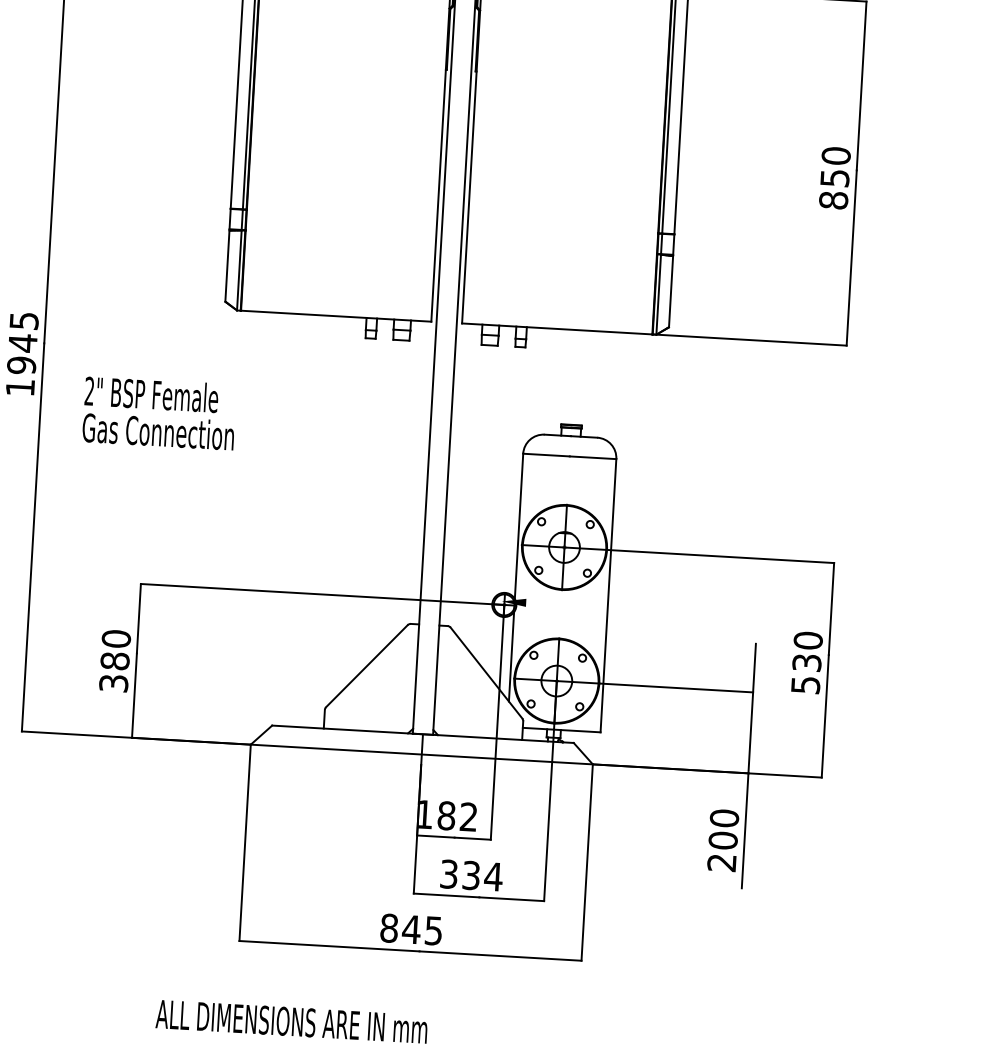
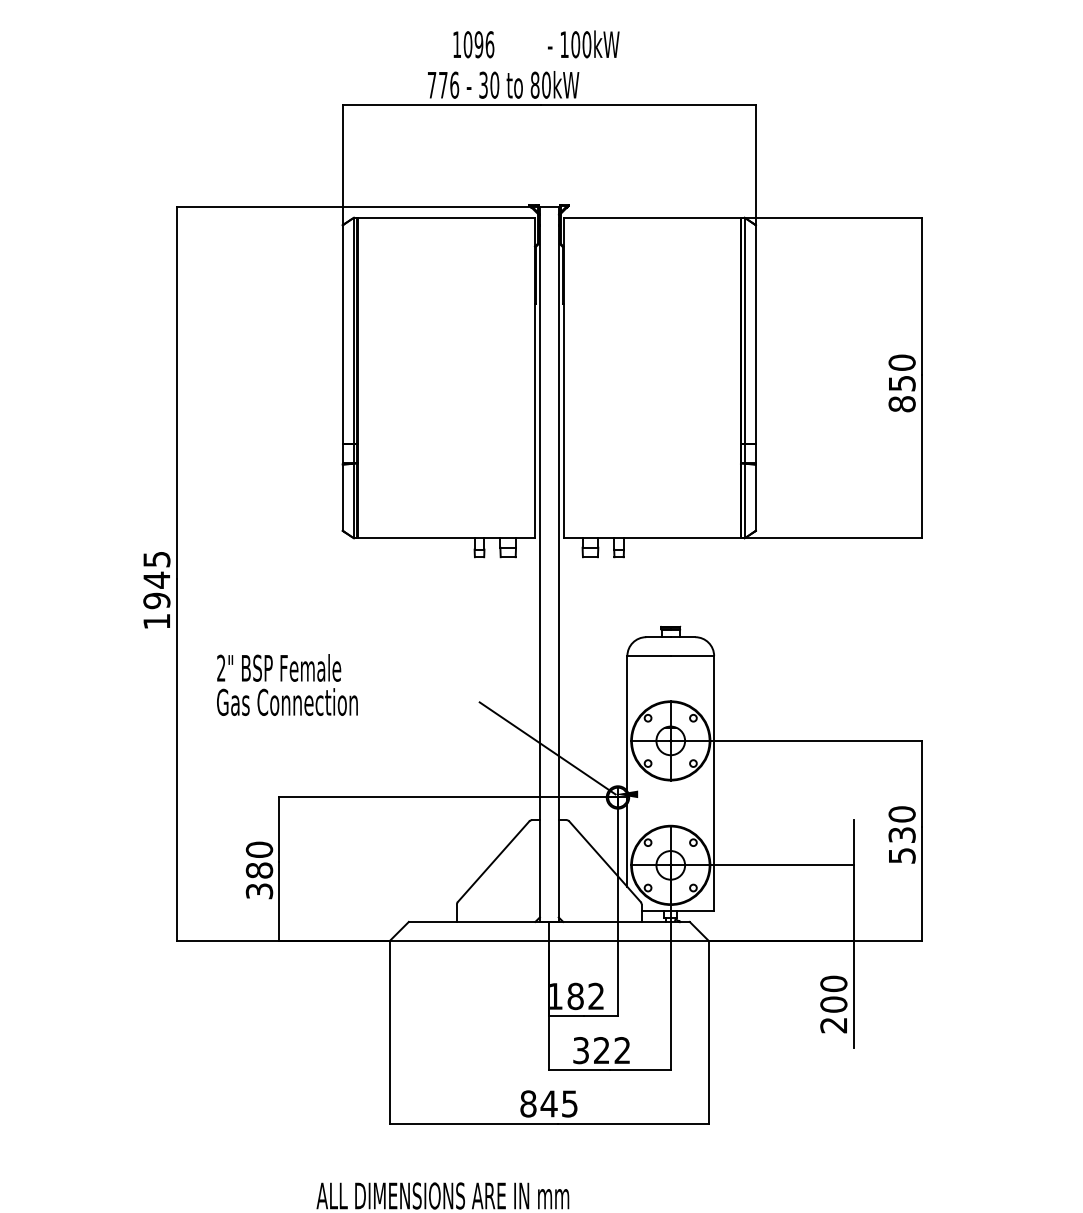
text: (159, 412) -> (287, 684), moved
line: (431, 548) -> (547, 748), added
text: (482, 876) -> (612, 1050), 334 -> 322

